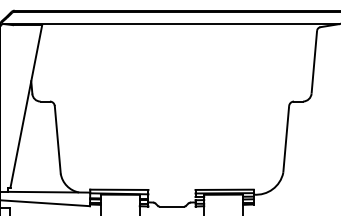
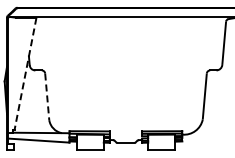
line: (26, 107) -> (25, 74), solid -> dashed
line: (58, 140) -> (47, 97), solid -> dashed

